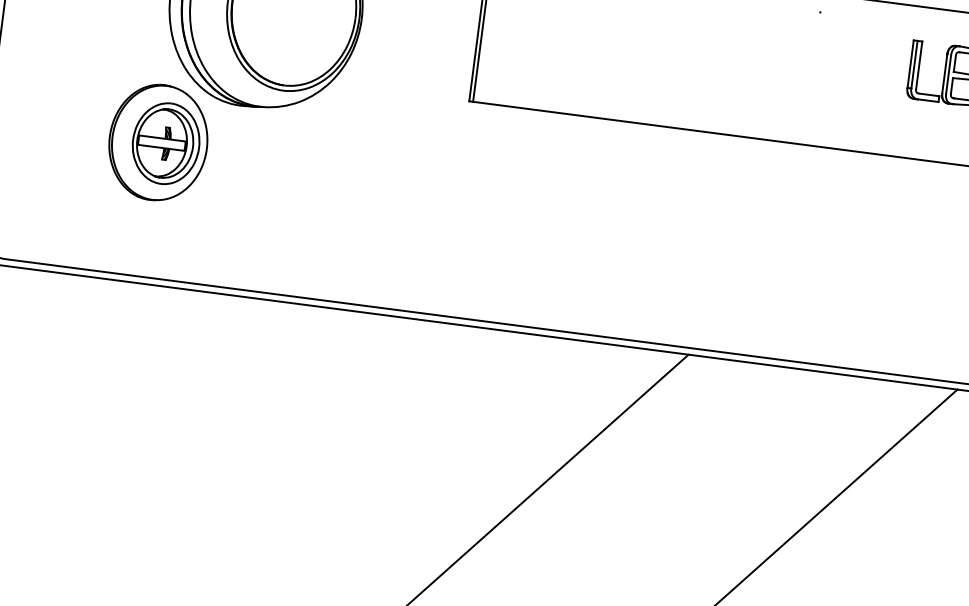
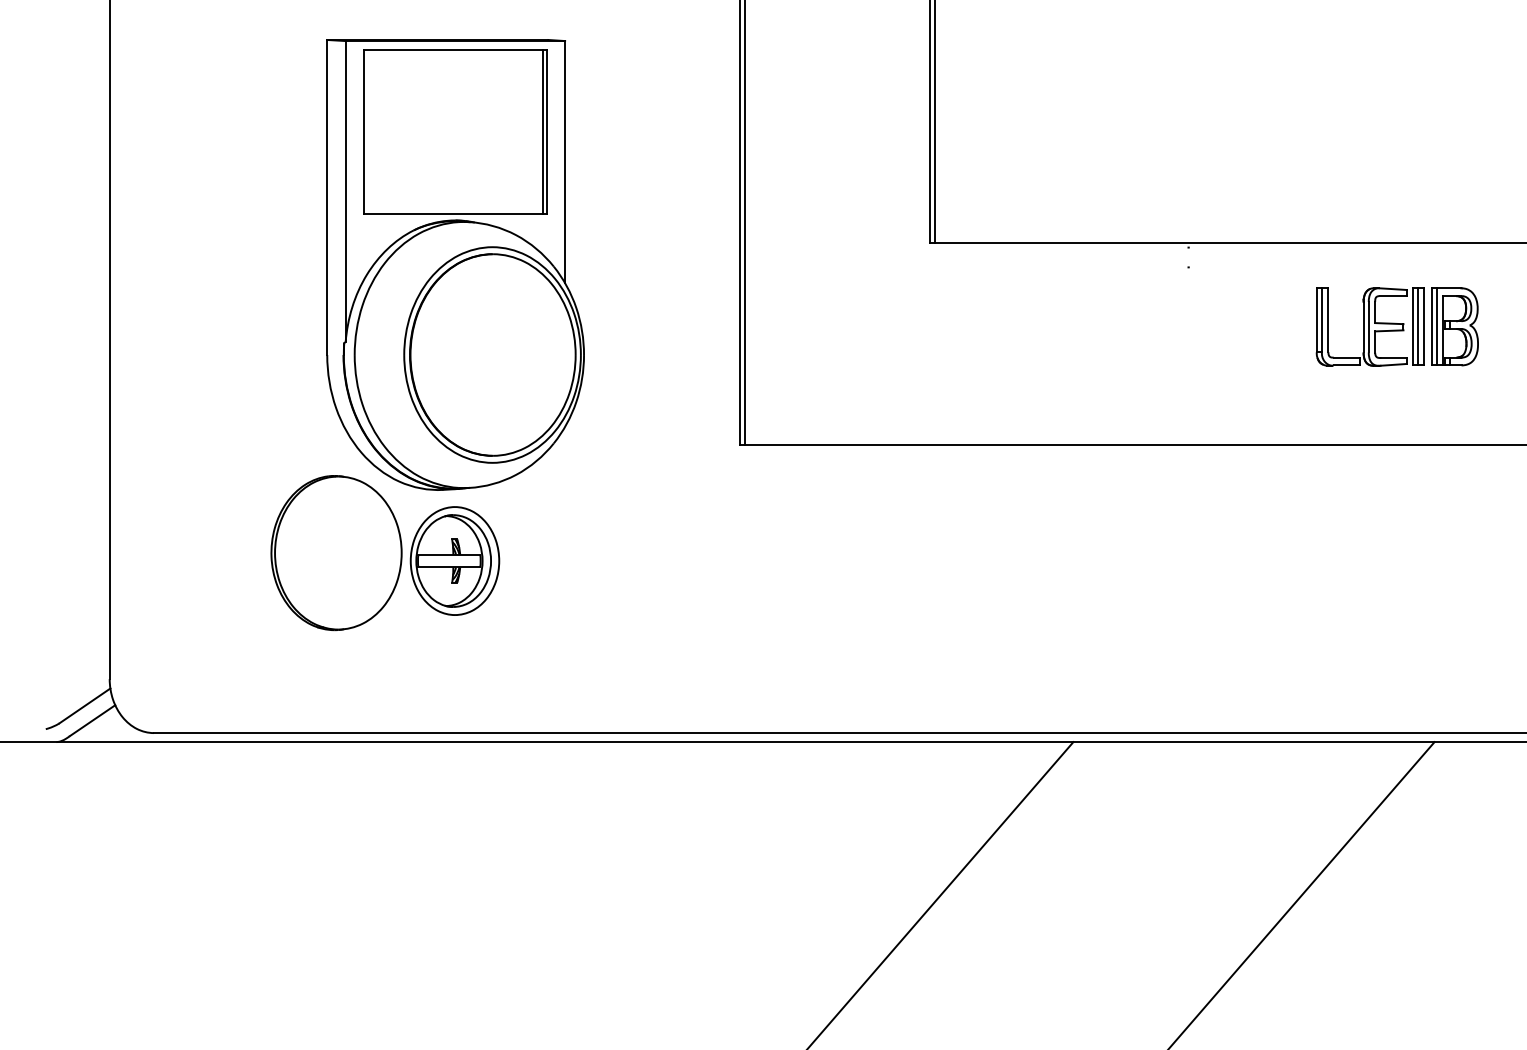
part: (165, 143) -> (454, 560), moved

